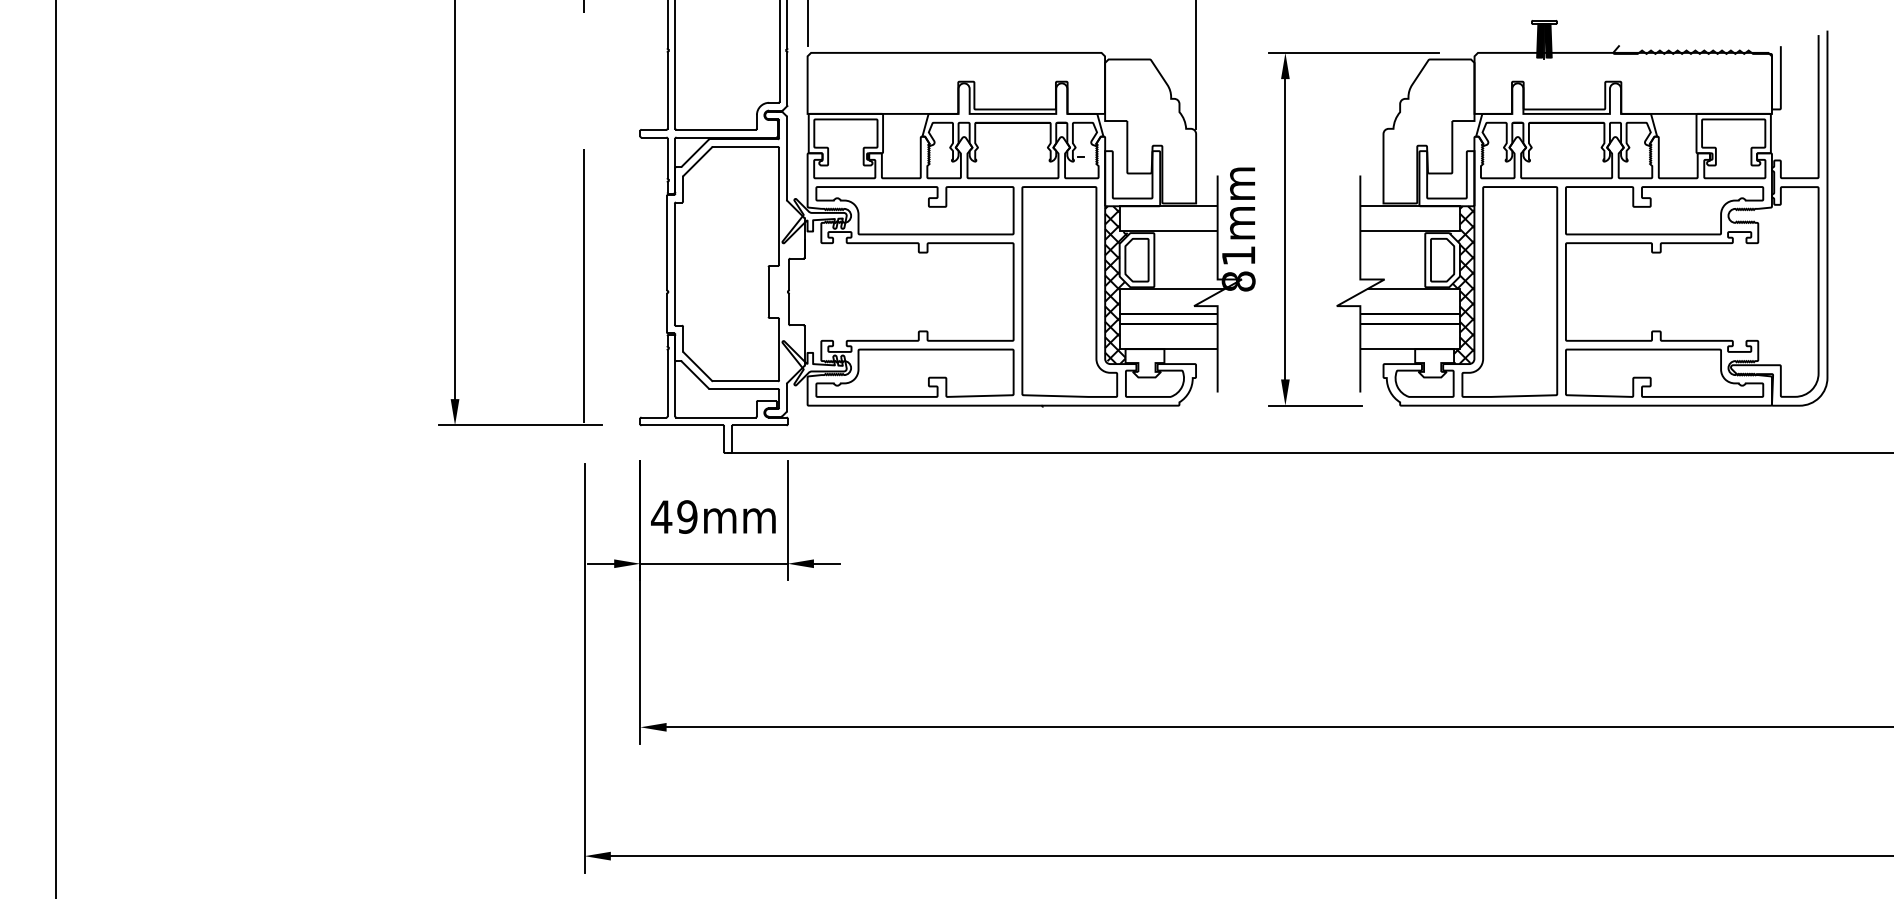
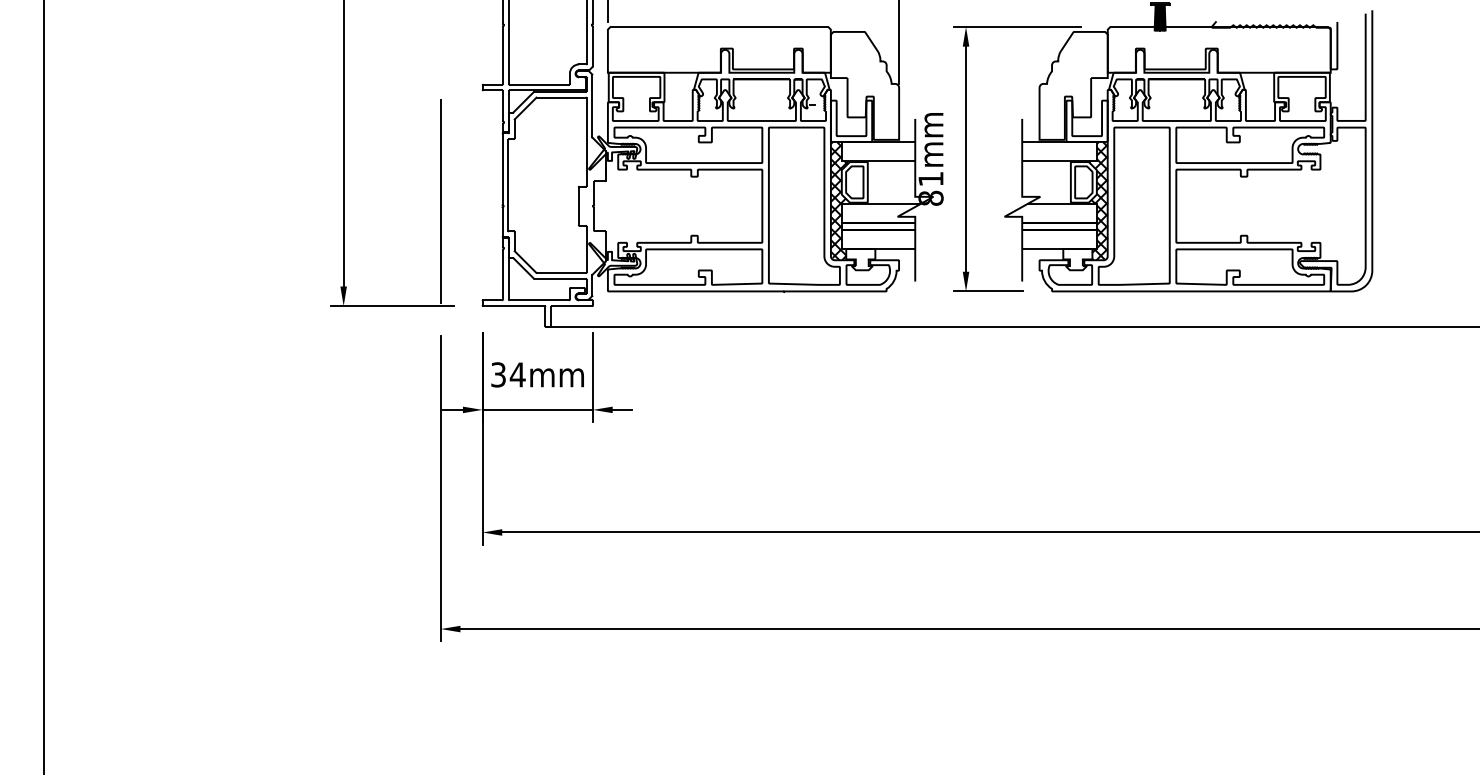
text: (673, 516) -> (507, 374), 49mm -> 34mm

